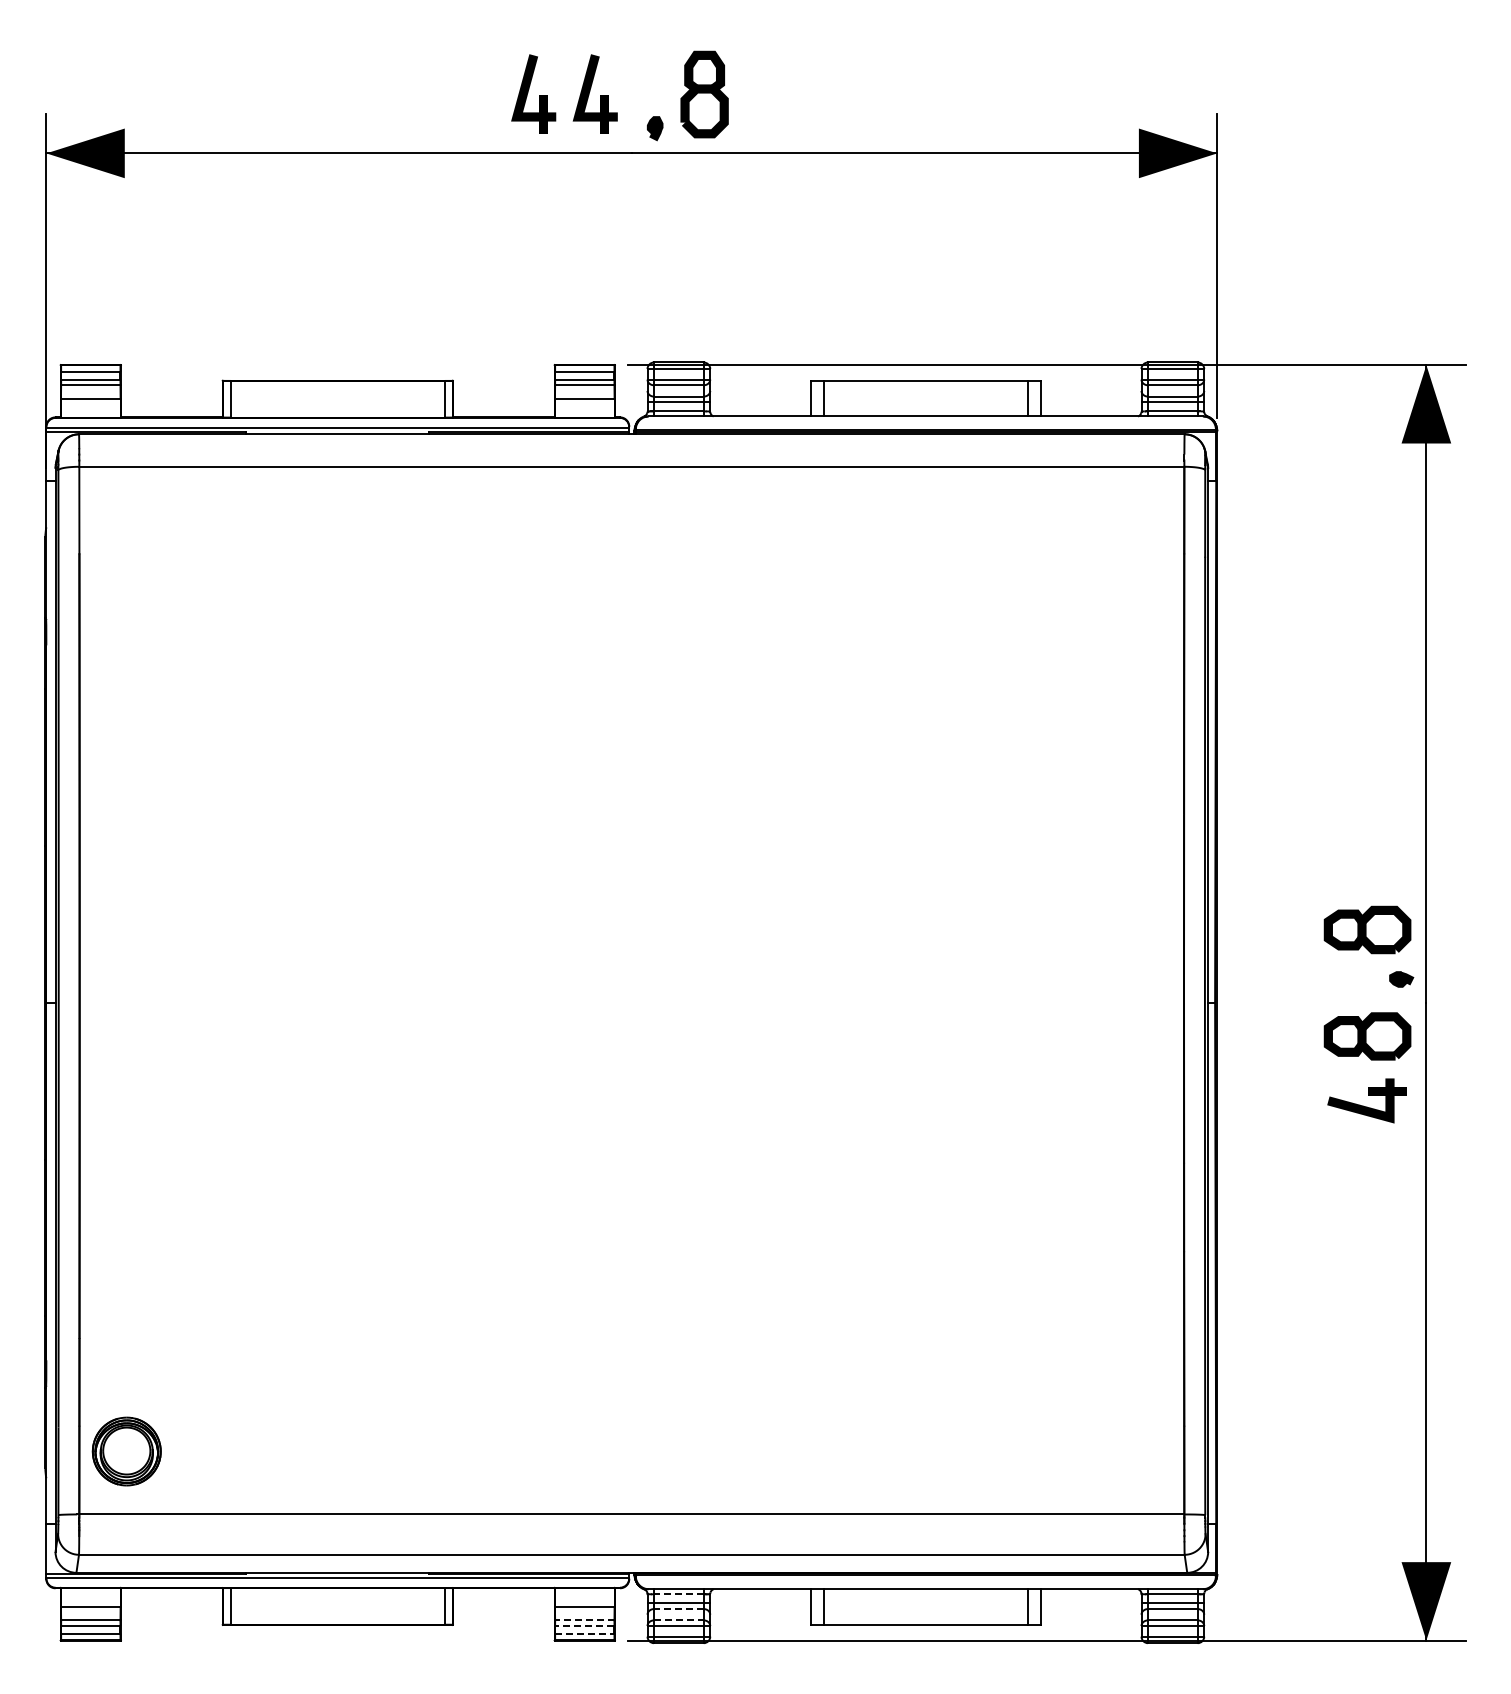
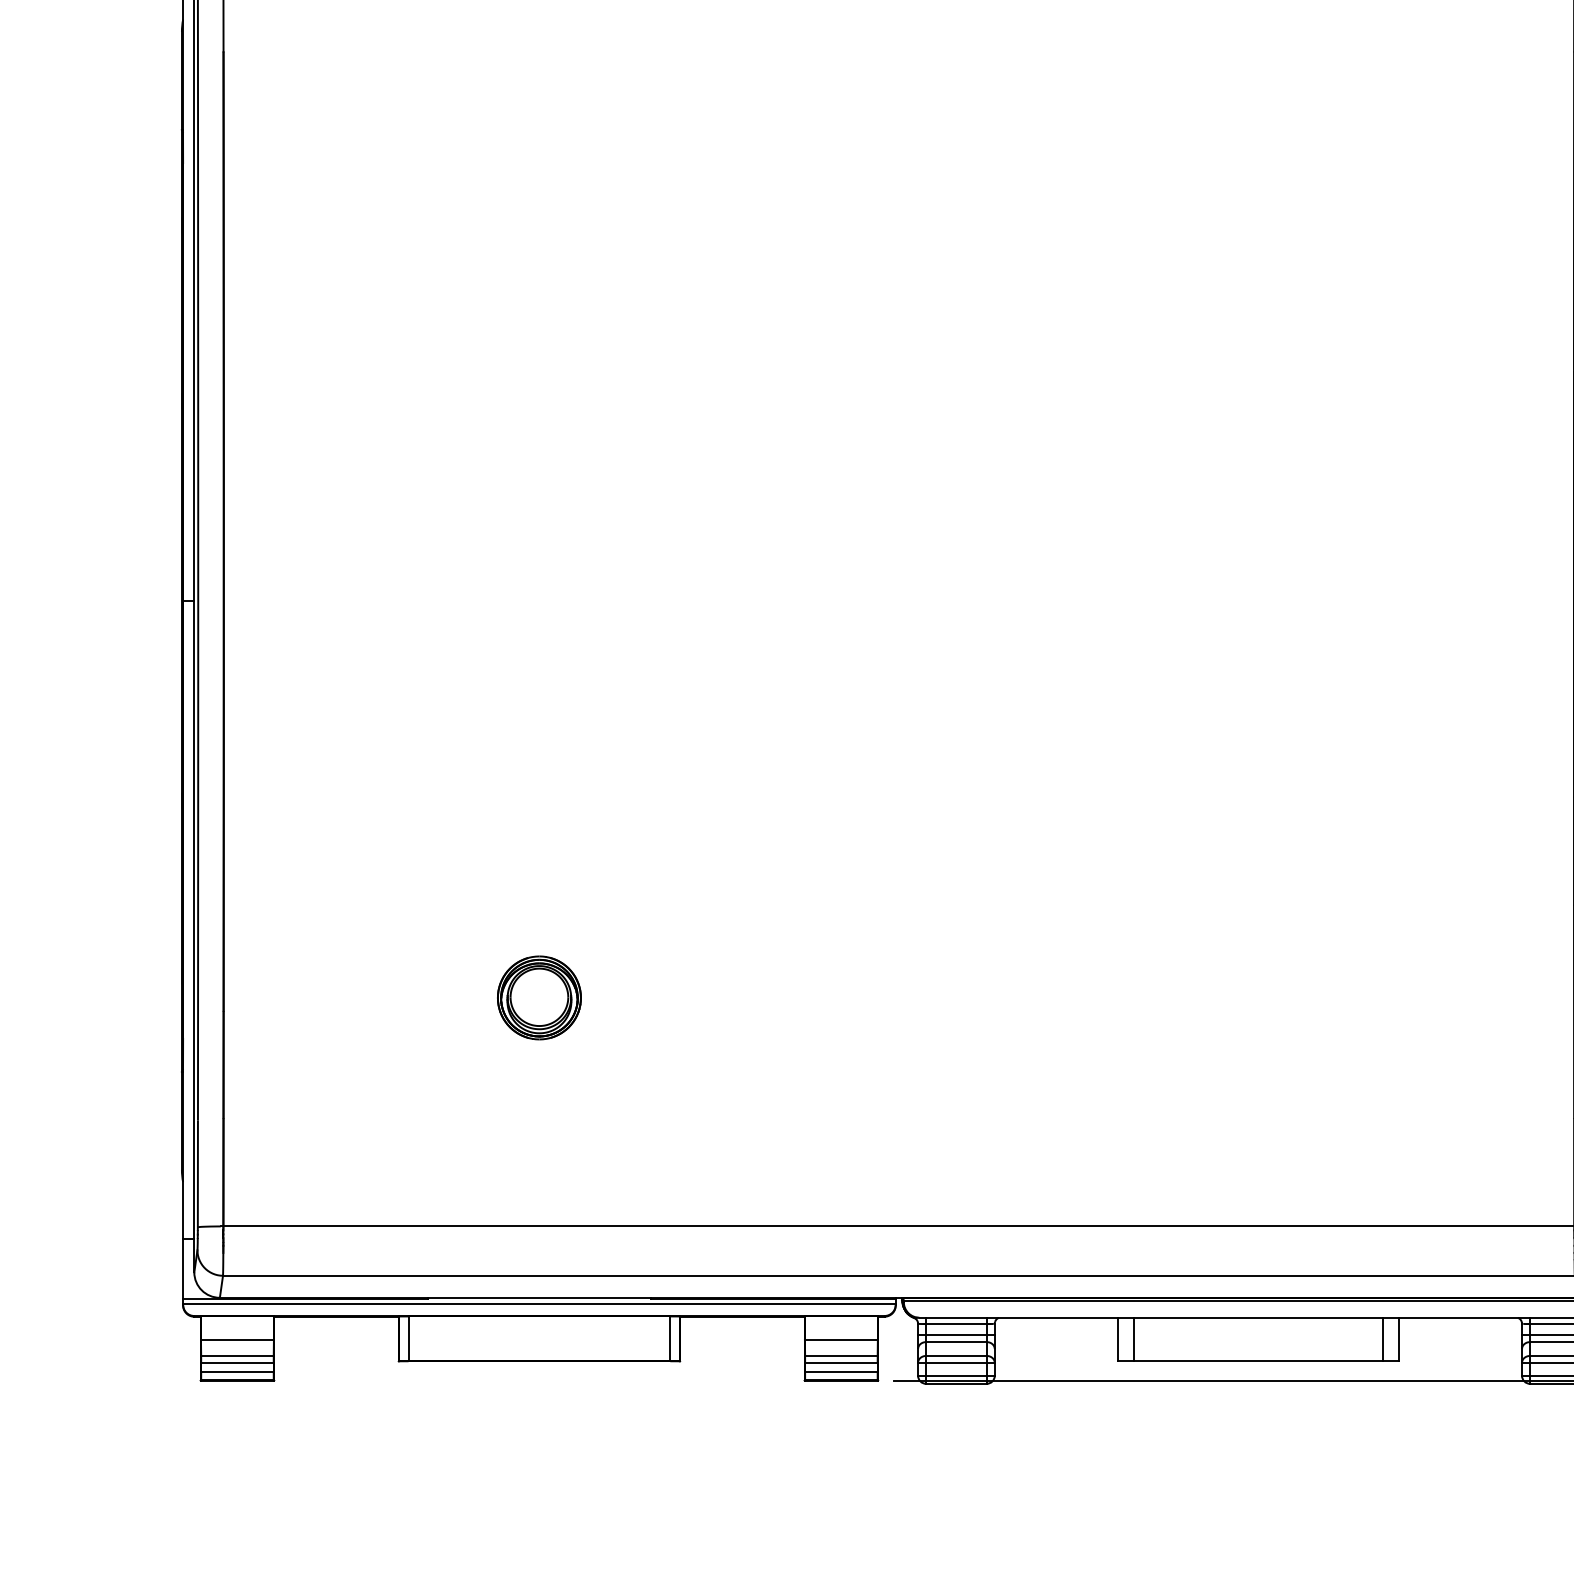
part: (126, 1451) -> (539, 997), moved
line: (678, 1594) -> (955, 1324), dashed -> solid
line: (678, 1609) -> (955, 1342), dashed -> solid
line: (584, 1620) -> (841, 1356), dashed -> solid
line: (678, 1620) -> (955, 1356), dashed -> solid
line: (584, 1626) -> (841, 1363), dashed -> solid
line: (584, 1633) -> (841, 1371), dashed -> solid

